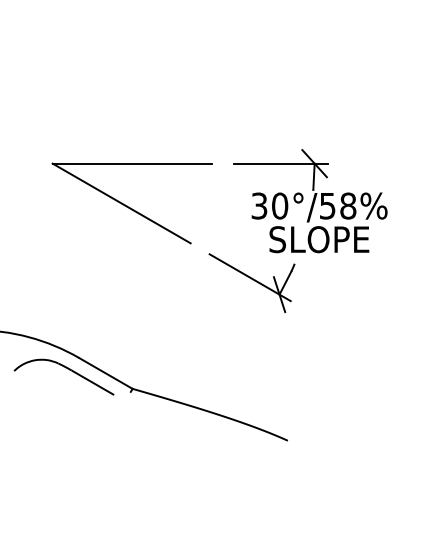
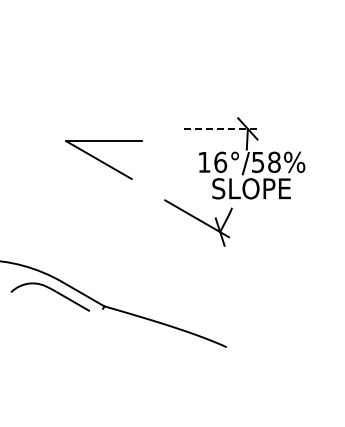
line: (281, 163) -> (221, 128), solid -> dashed
part: (131, 202) -> (103, 159), size x0.6
text: (269, 205) -> (212, 161), 30°/58% -> 16°/58%

